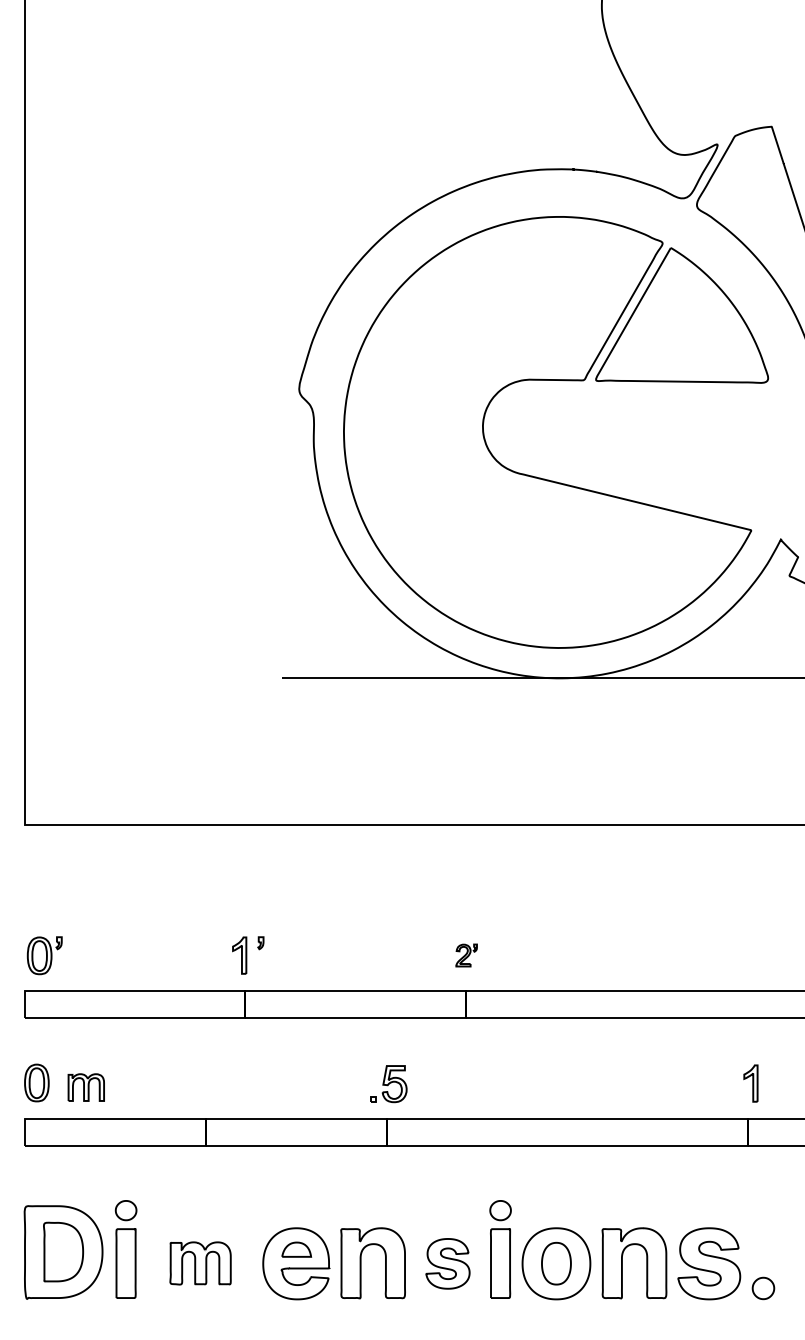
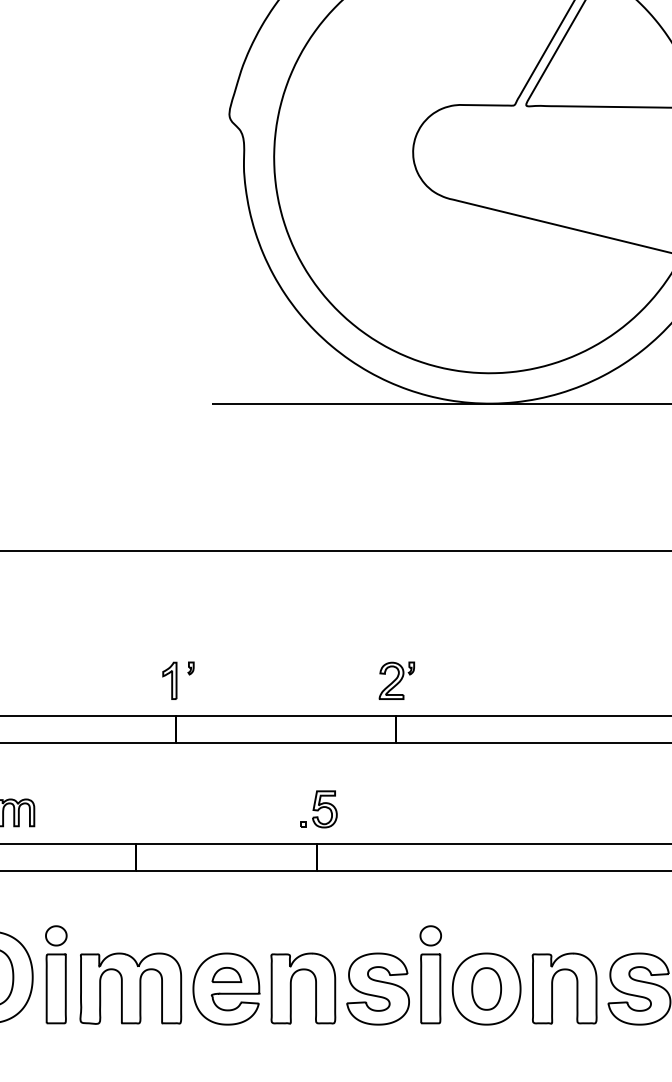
part: (466, 955) -> (396, 680), size x1.67
part: (200, 1263) -> (130, 988), size x1.67
part: (447, 1263) -> (377, 988), size x1.43

